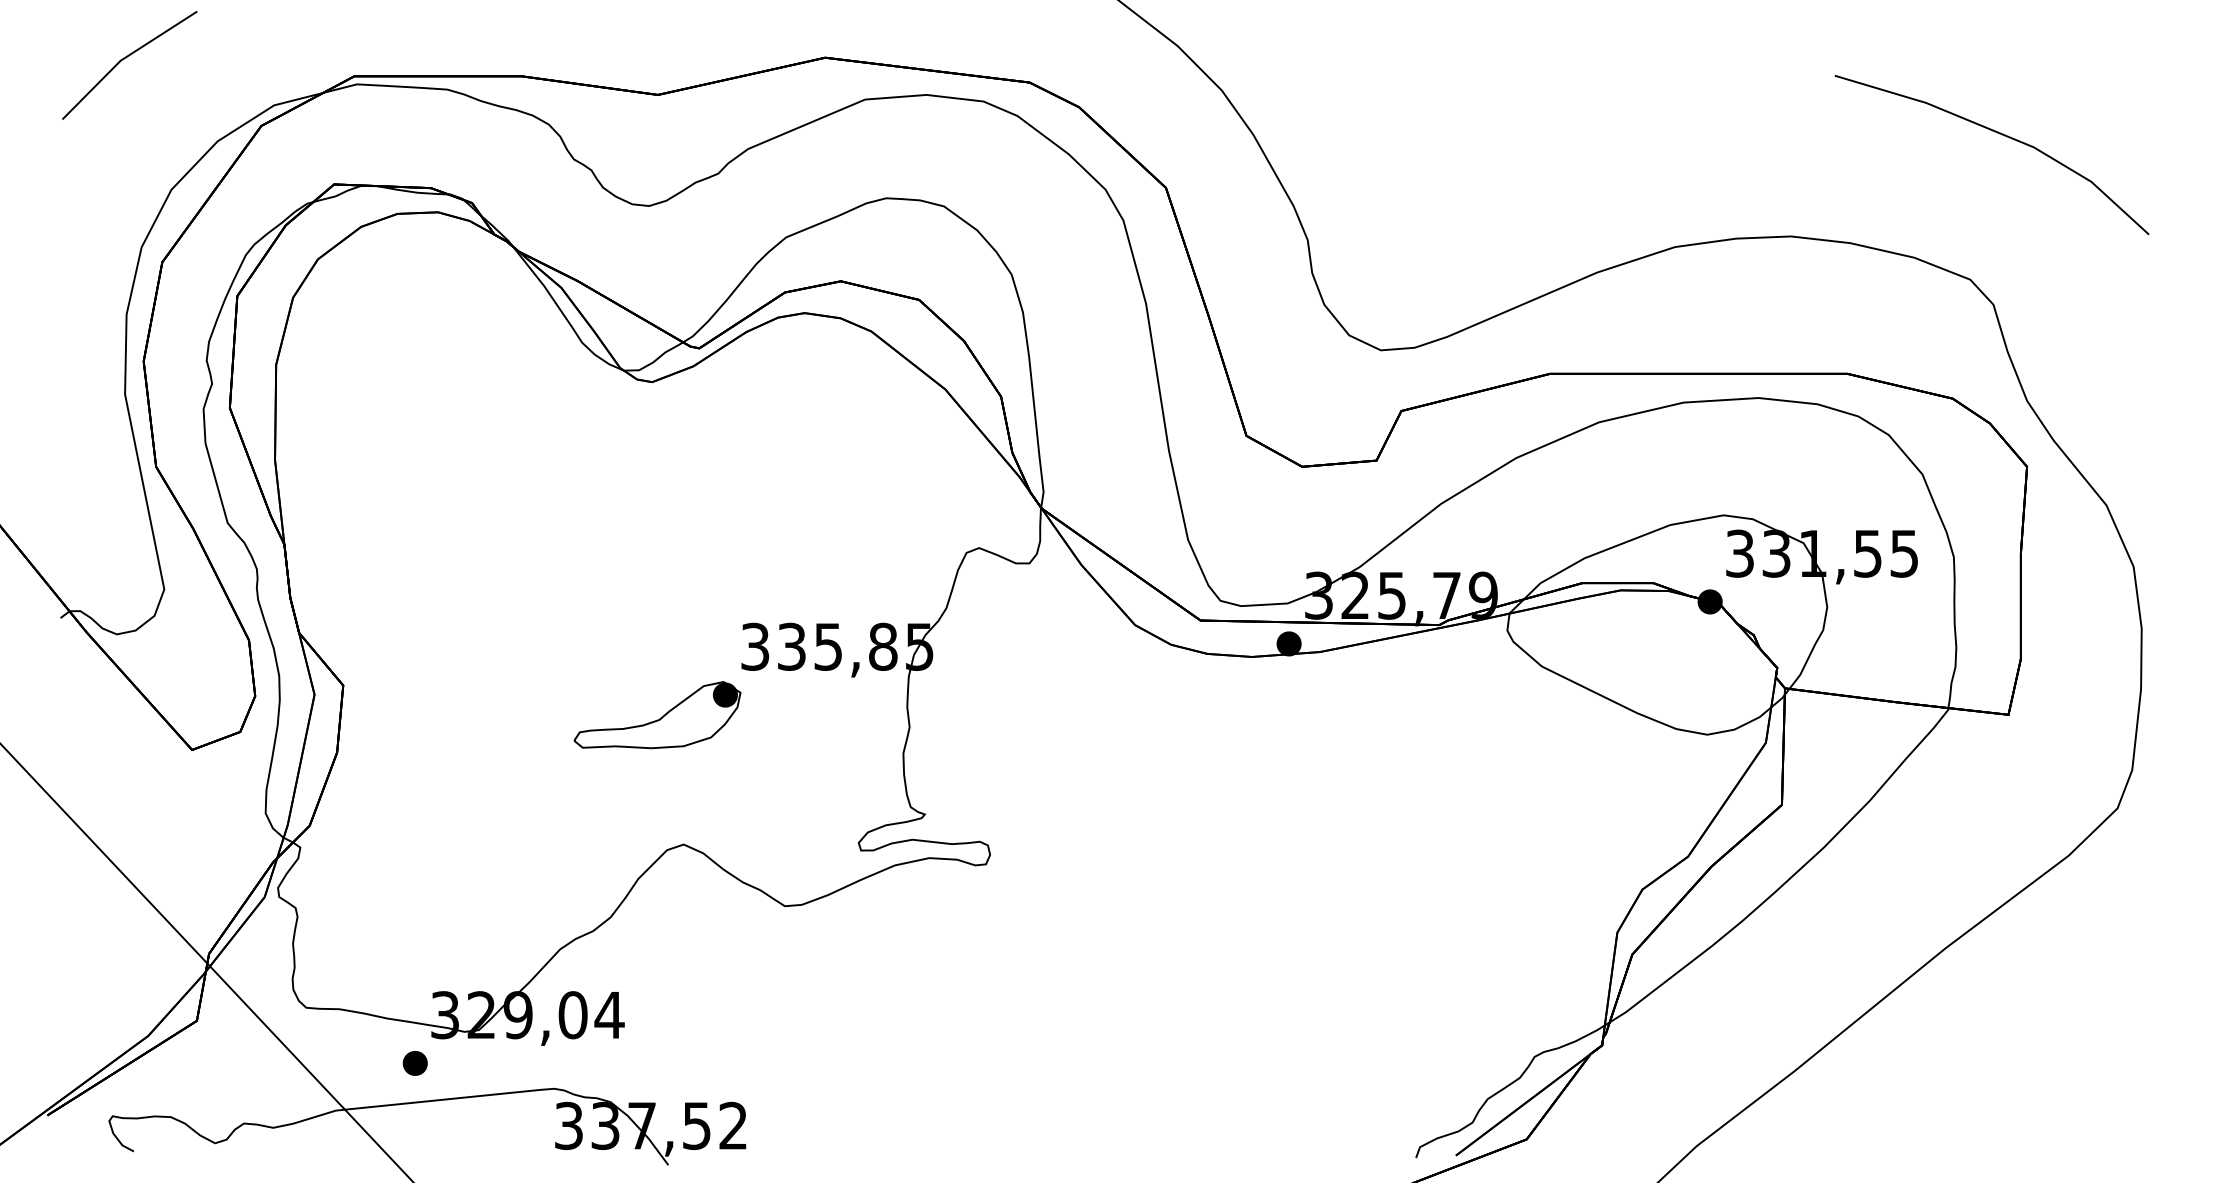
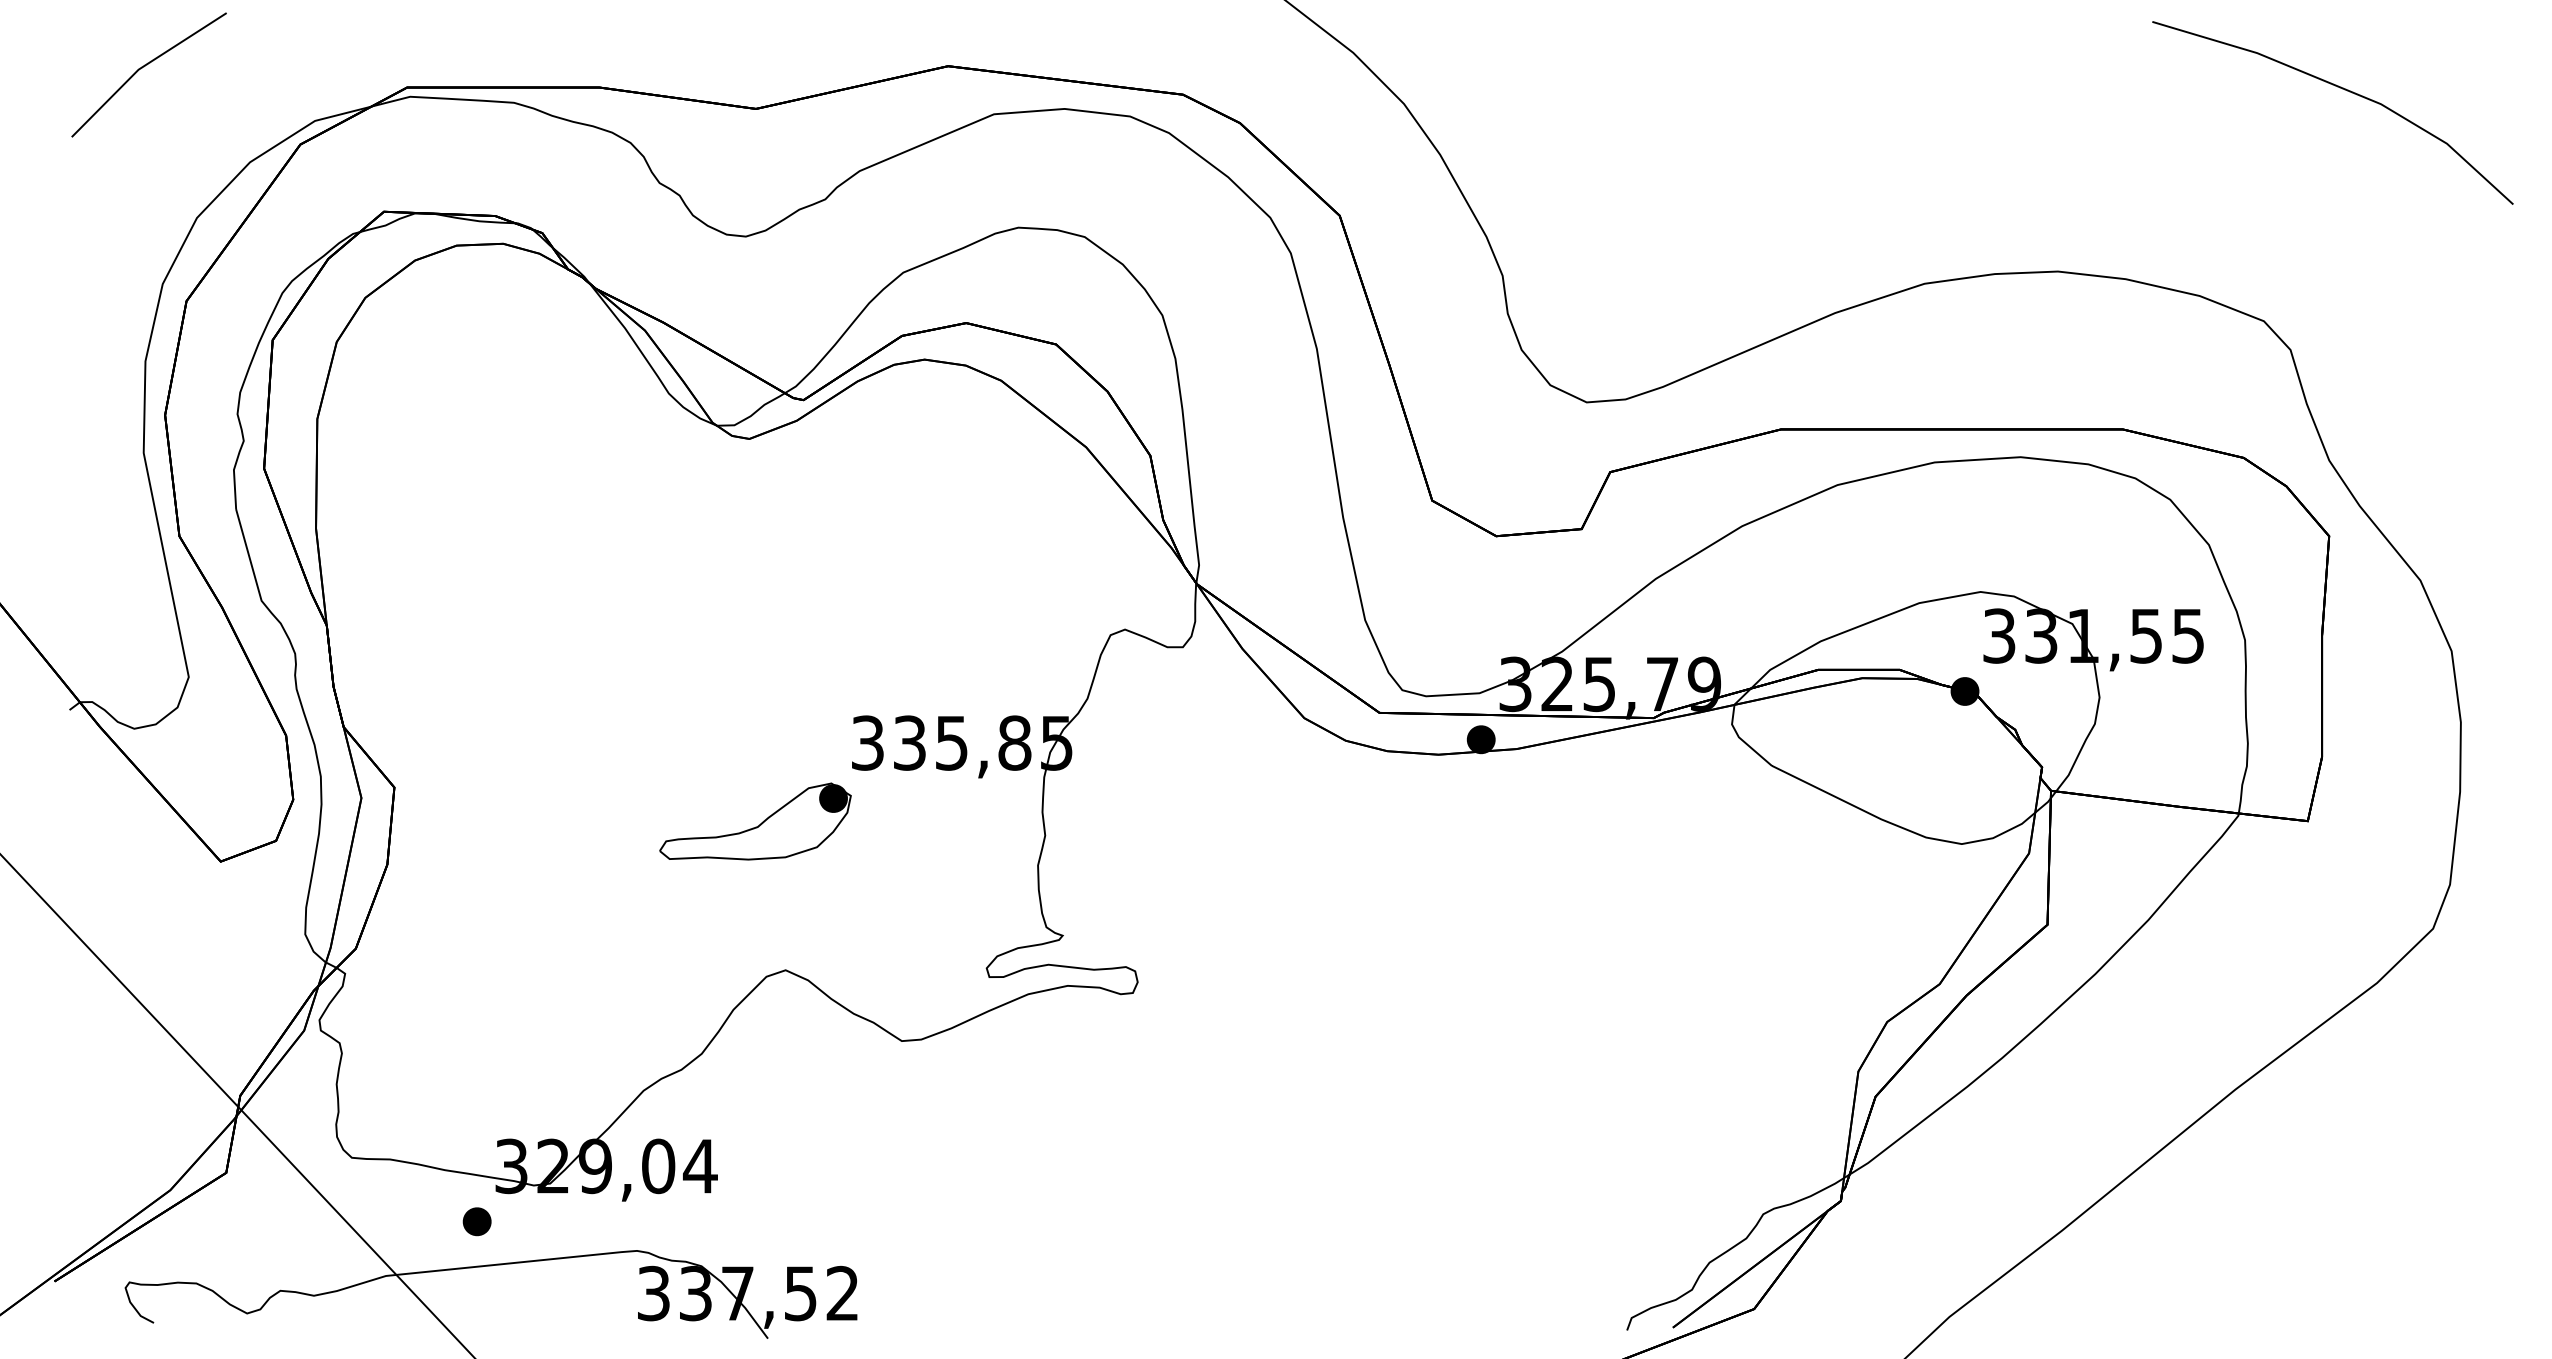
line: (2002, 135) -> (2344, 90), moved

